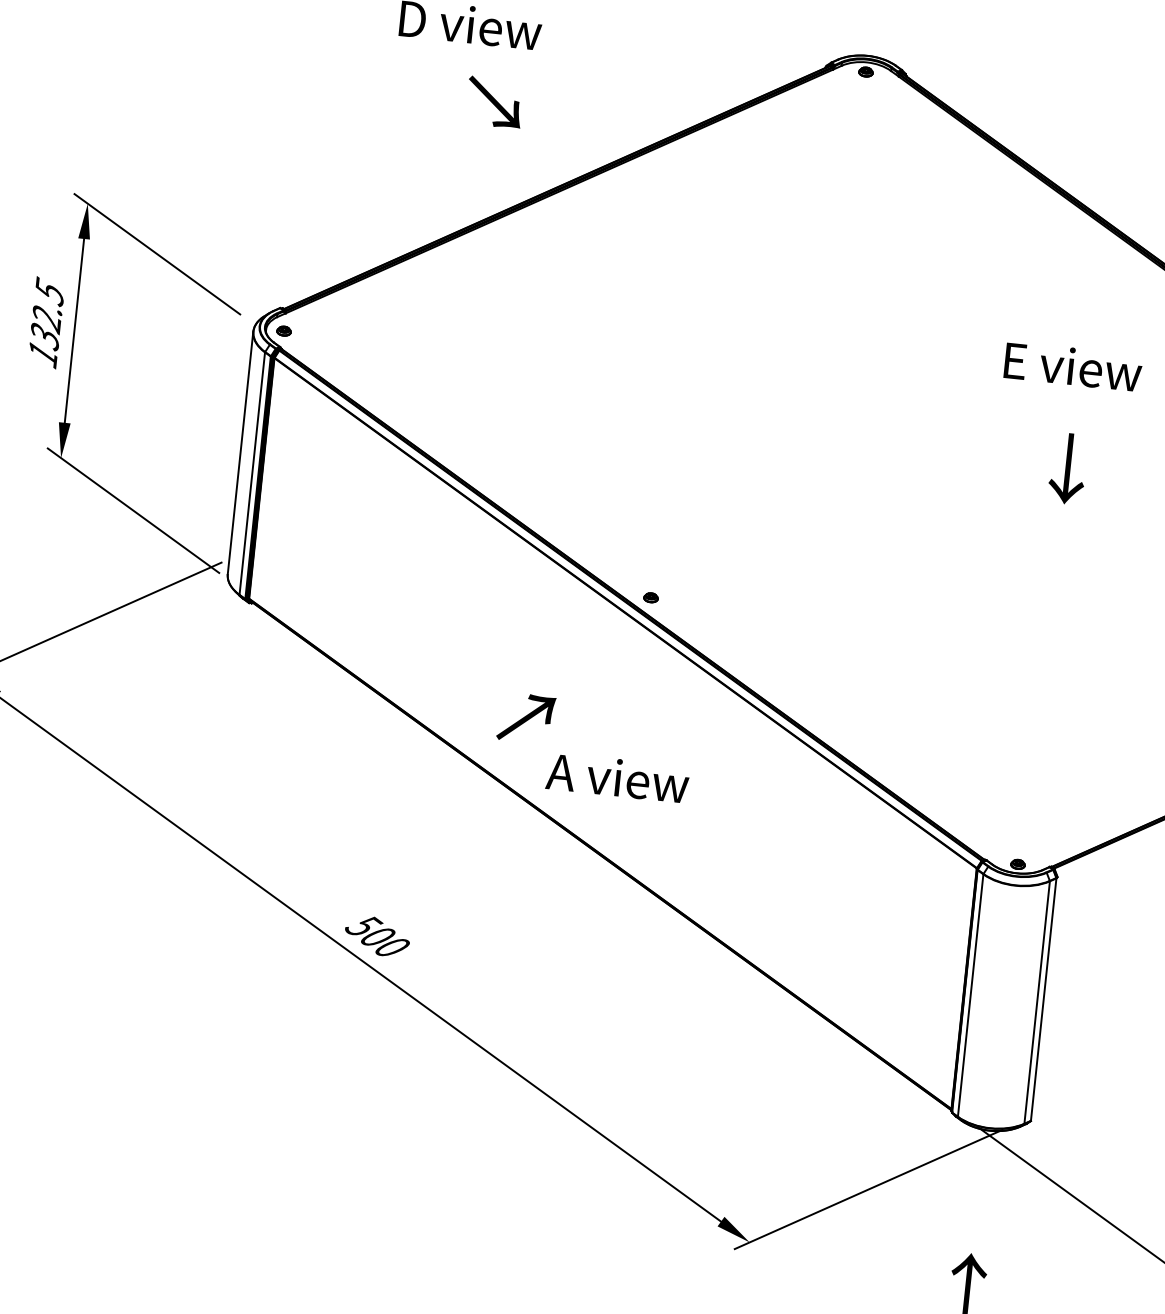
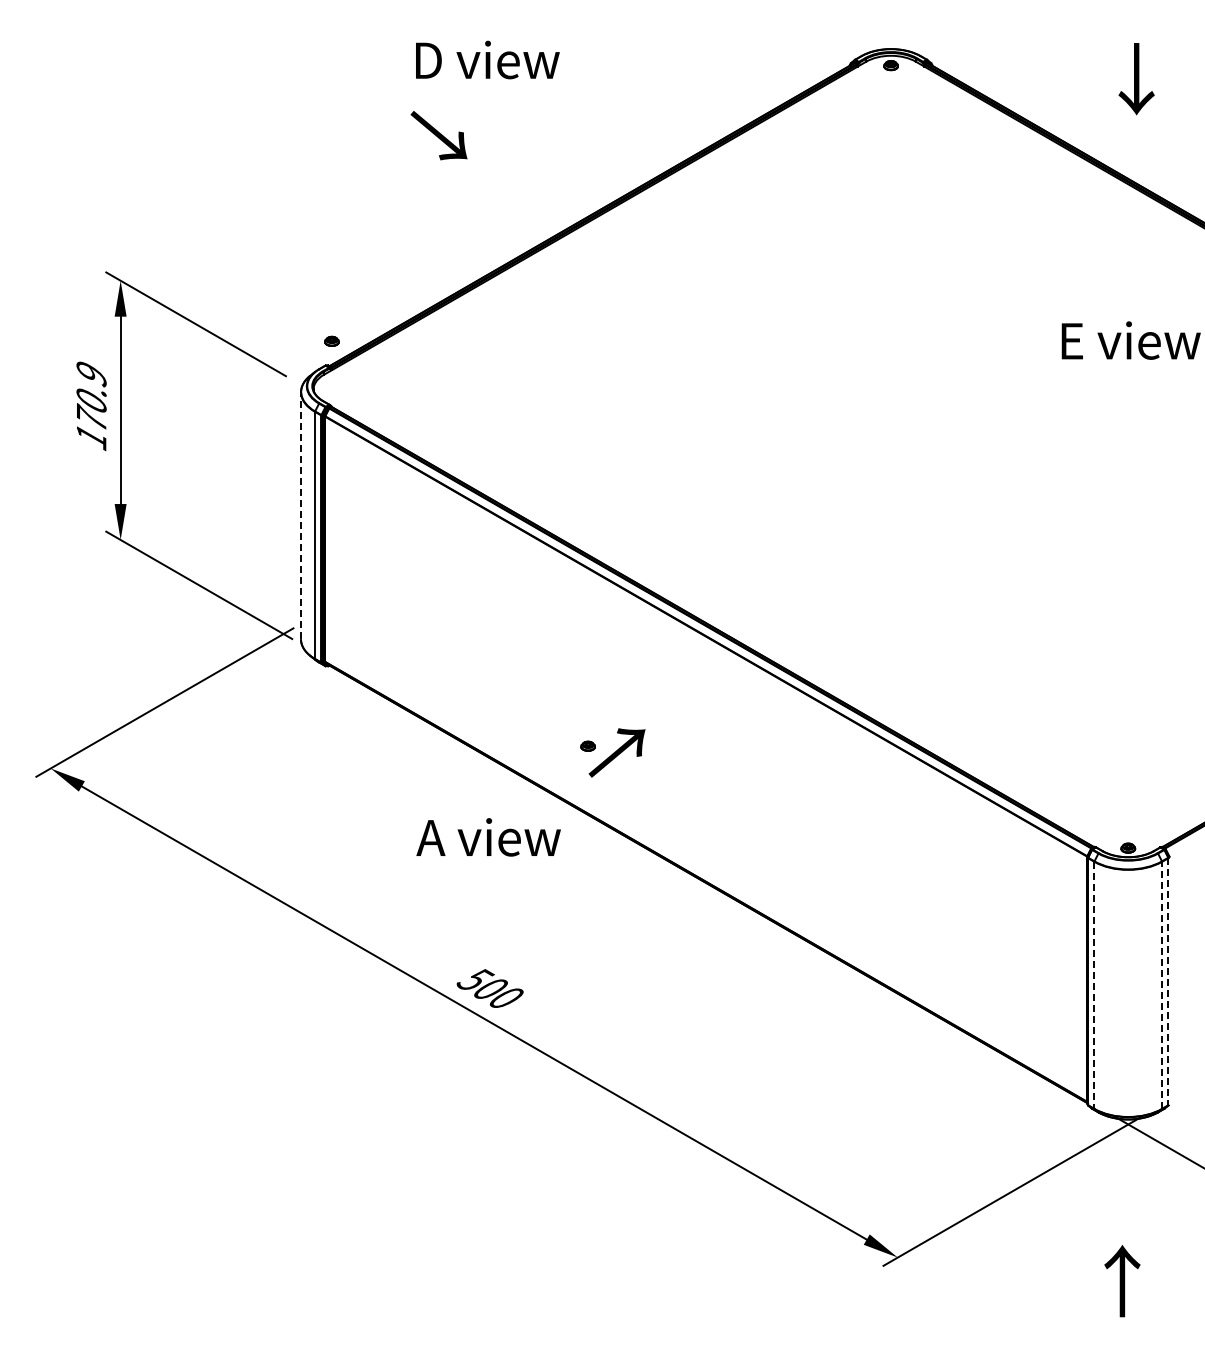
text: (494, 102) -> (438, 135), moved
text: (47, 314) -> (91, 396), 132.5 -> 170.9
part: (283, 330) -> (331, 340), moved
line: (241, 452) -> (301, 515), solid -> dashed
text: (1067, 469) -> (1136, 79), moved
part: (650, 596) -> (587, 745), moved
text: (617, 778) -> (488, 837), moved
line: (970, 995) -> (1094, 985), solid -> dashed
line: (1043, 999) -> (1168, 981), solid -> dashed
line: (1037, 1002) -> (1162, 985), solid -> dashed

